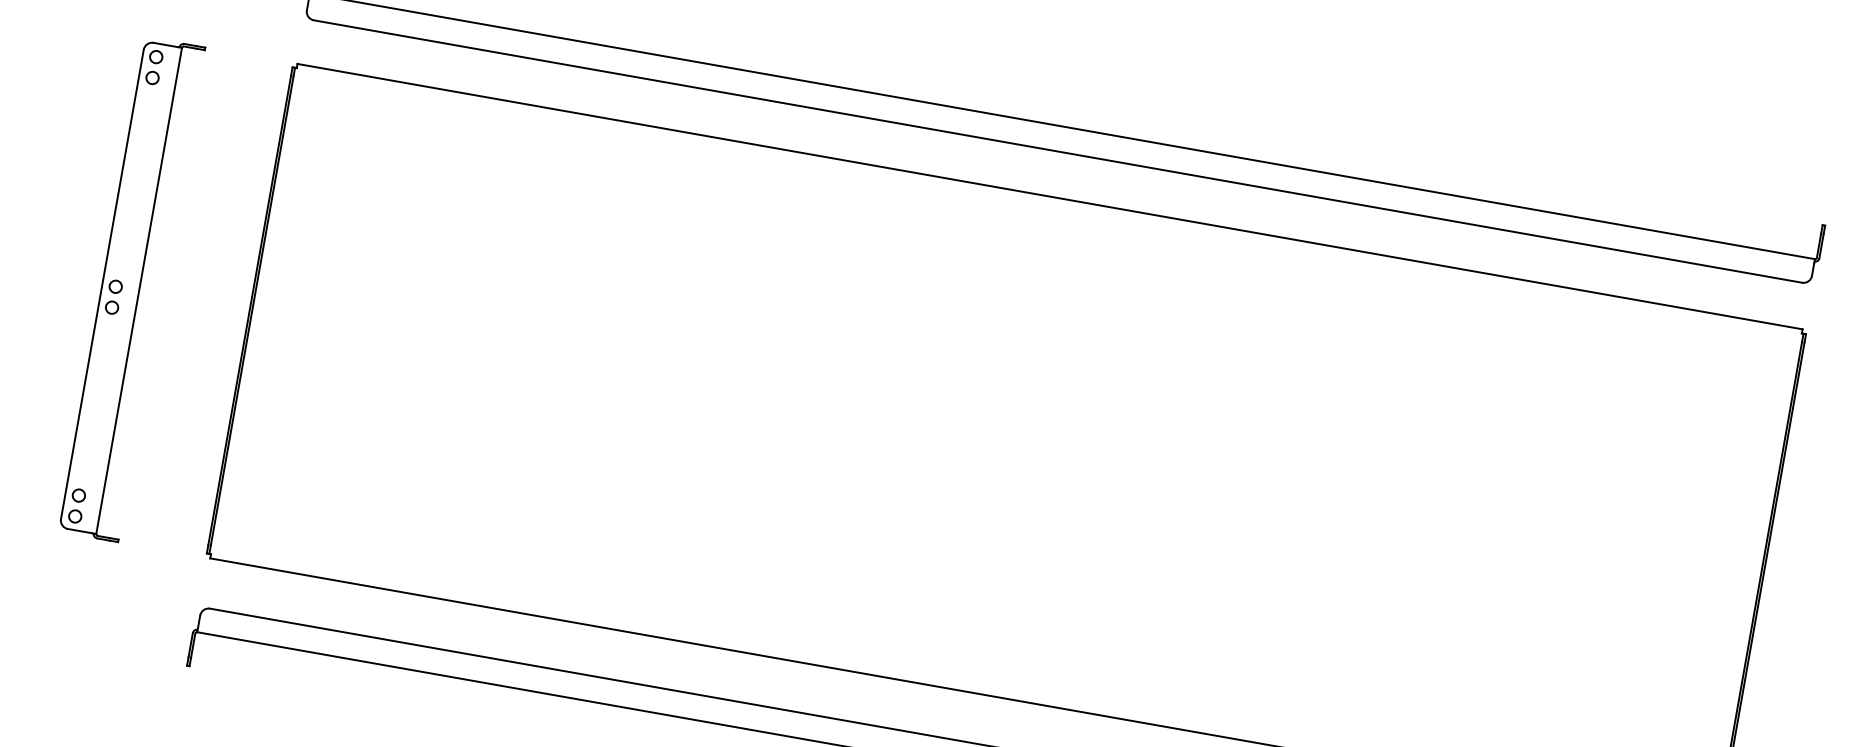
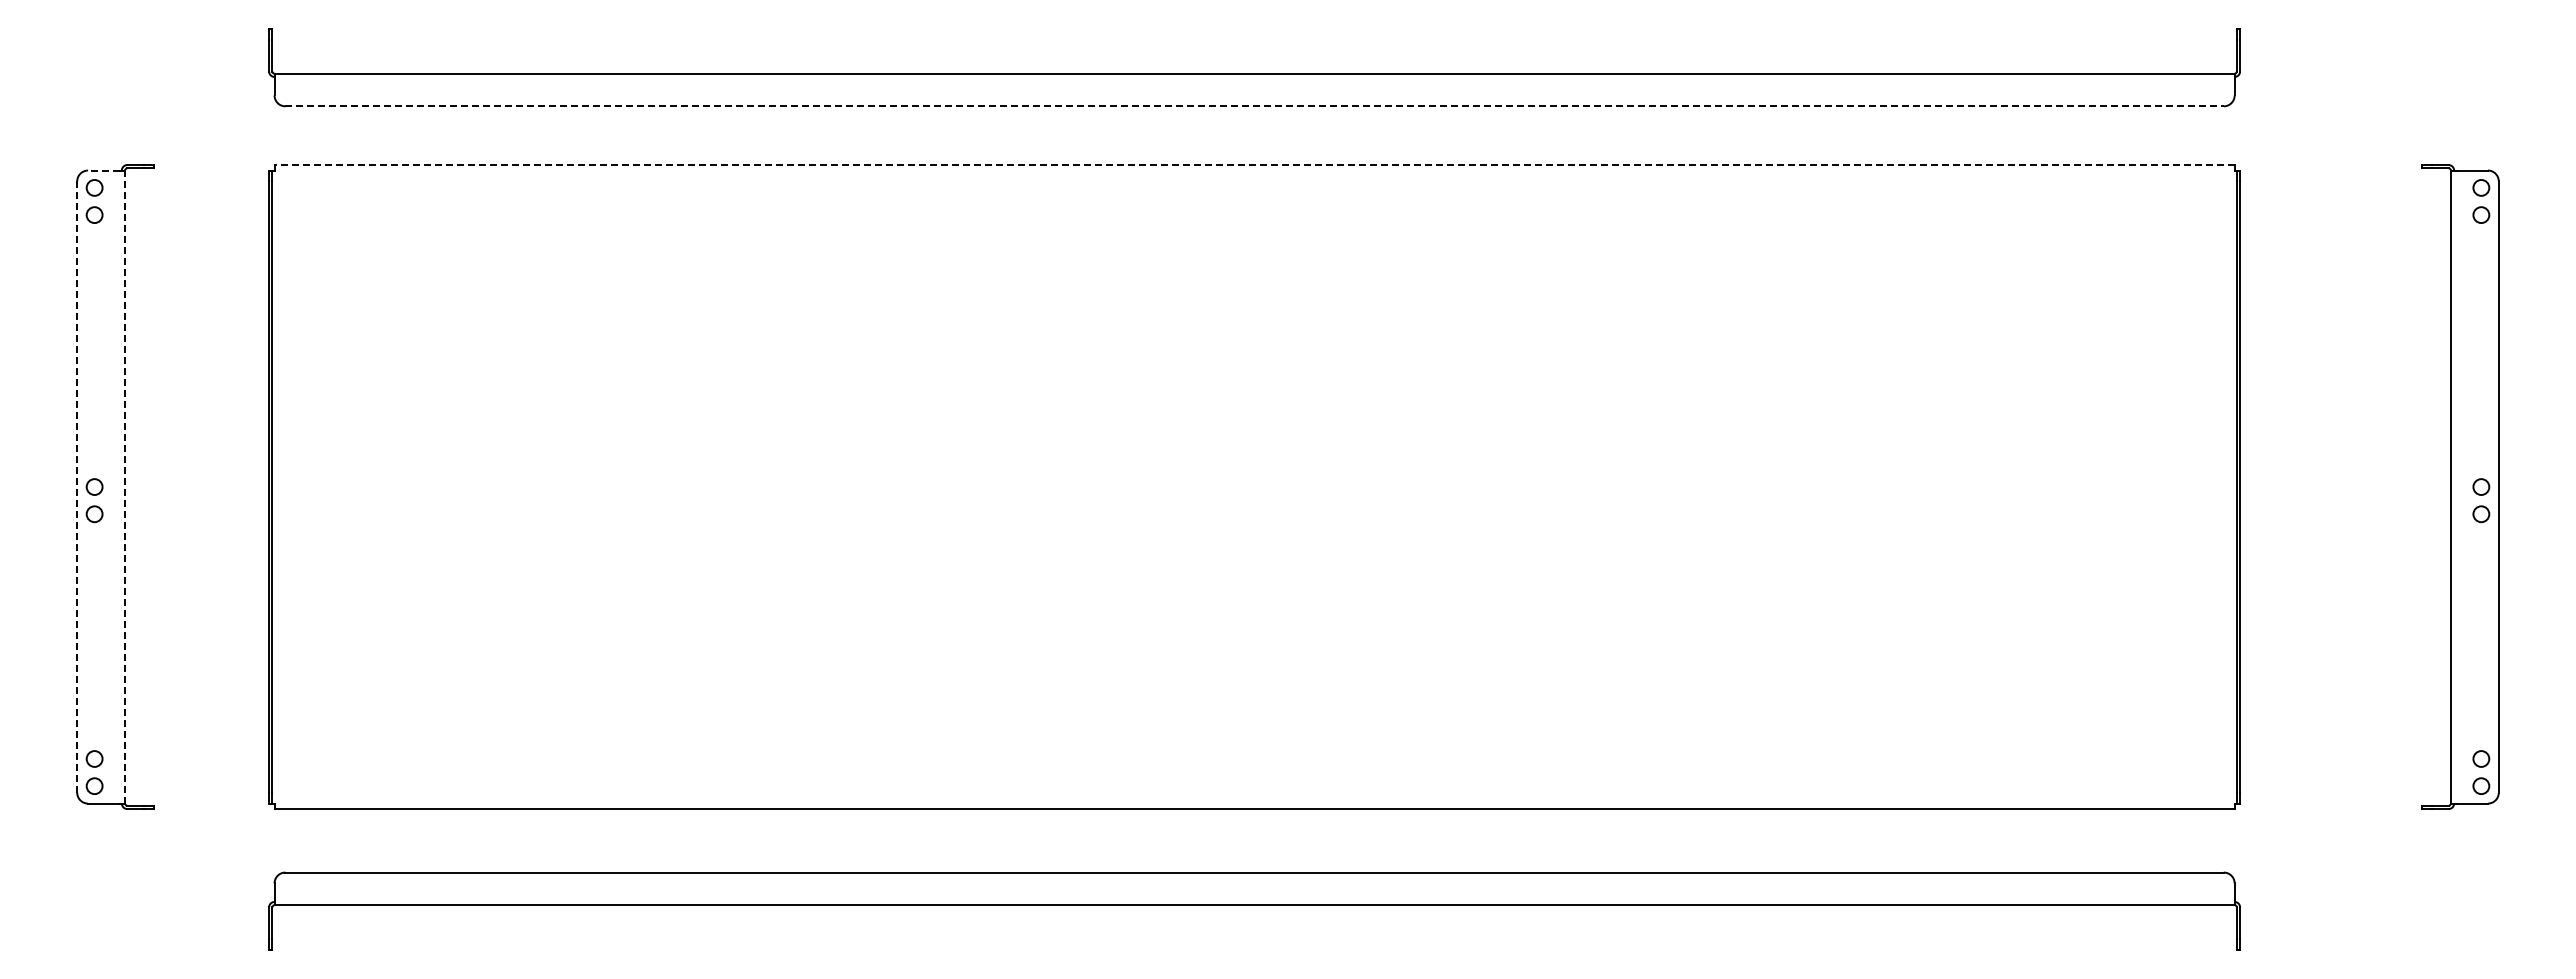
line: (165, 44) -> (103, 170), solid -> dashed
line: (1058, 151) -> (1255, 106), solid -> dashed
line: (1049, 196) -> (1254, 165), solid -> dashed
line: (102, 284) -> (77, 487), solid -> dashed
line: (139, 291) -> (125, 487), solid -> dashed

